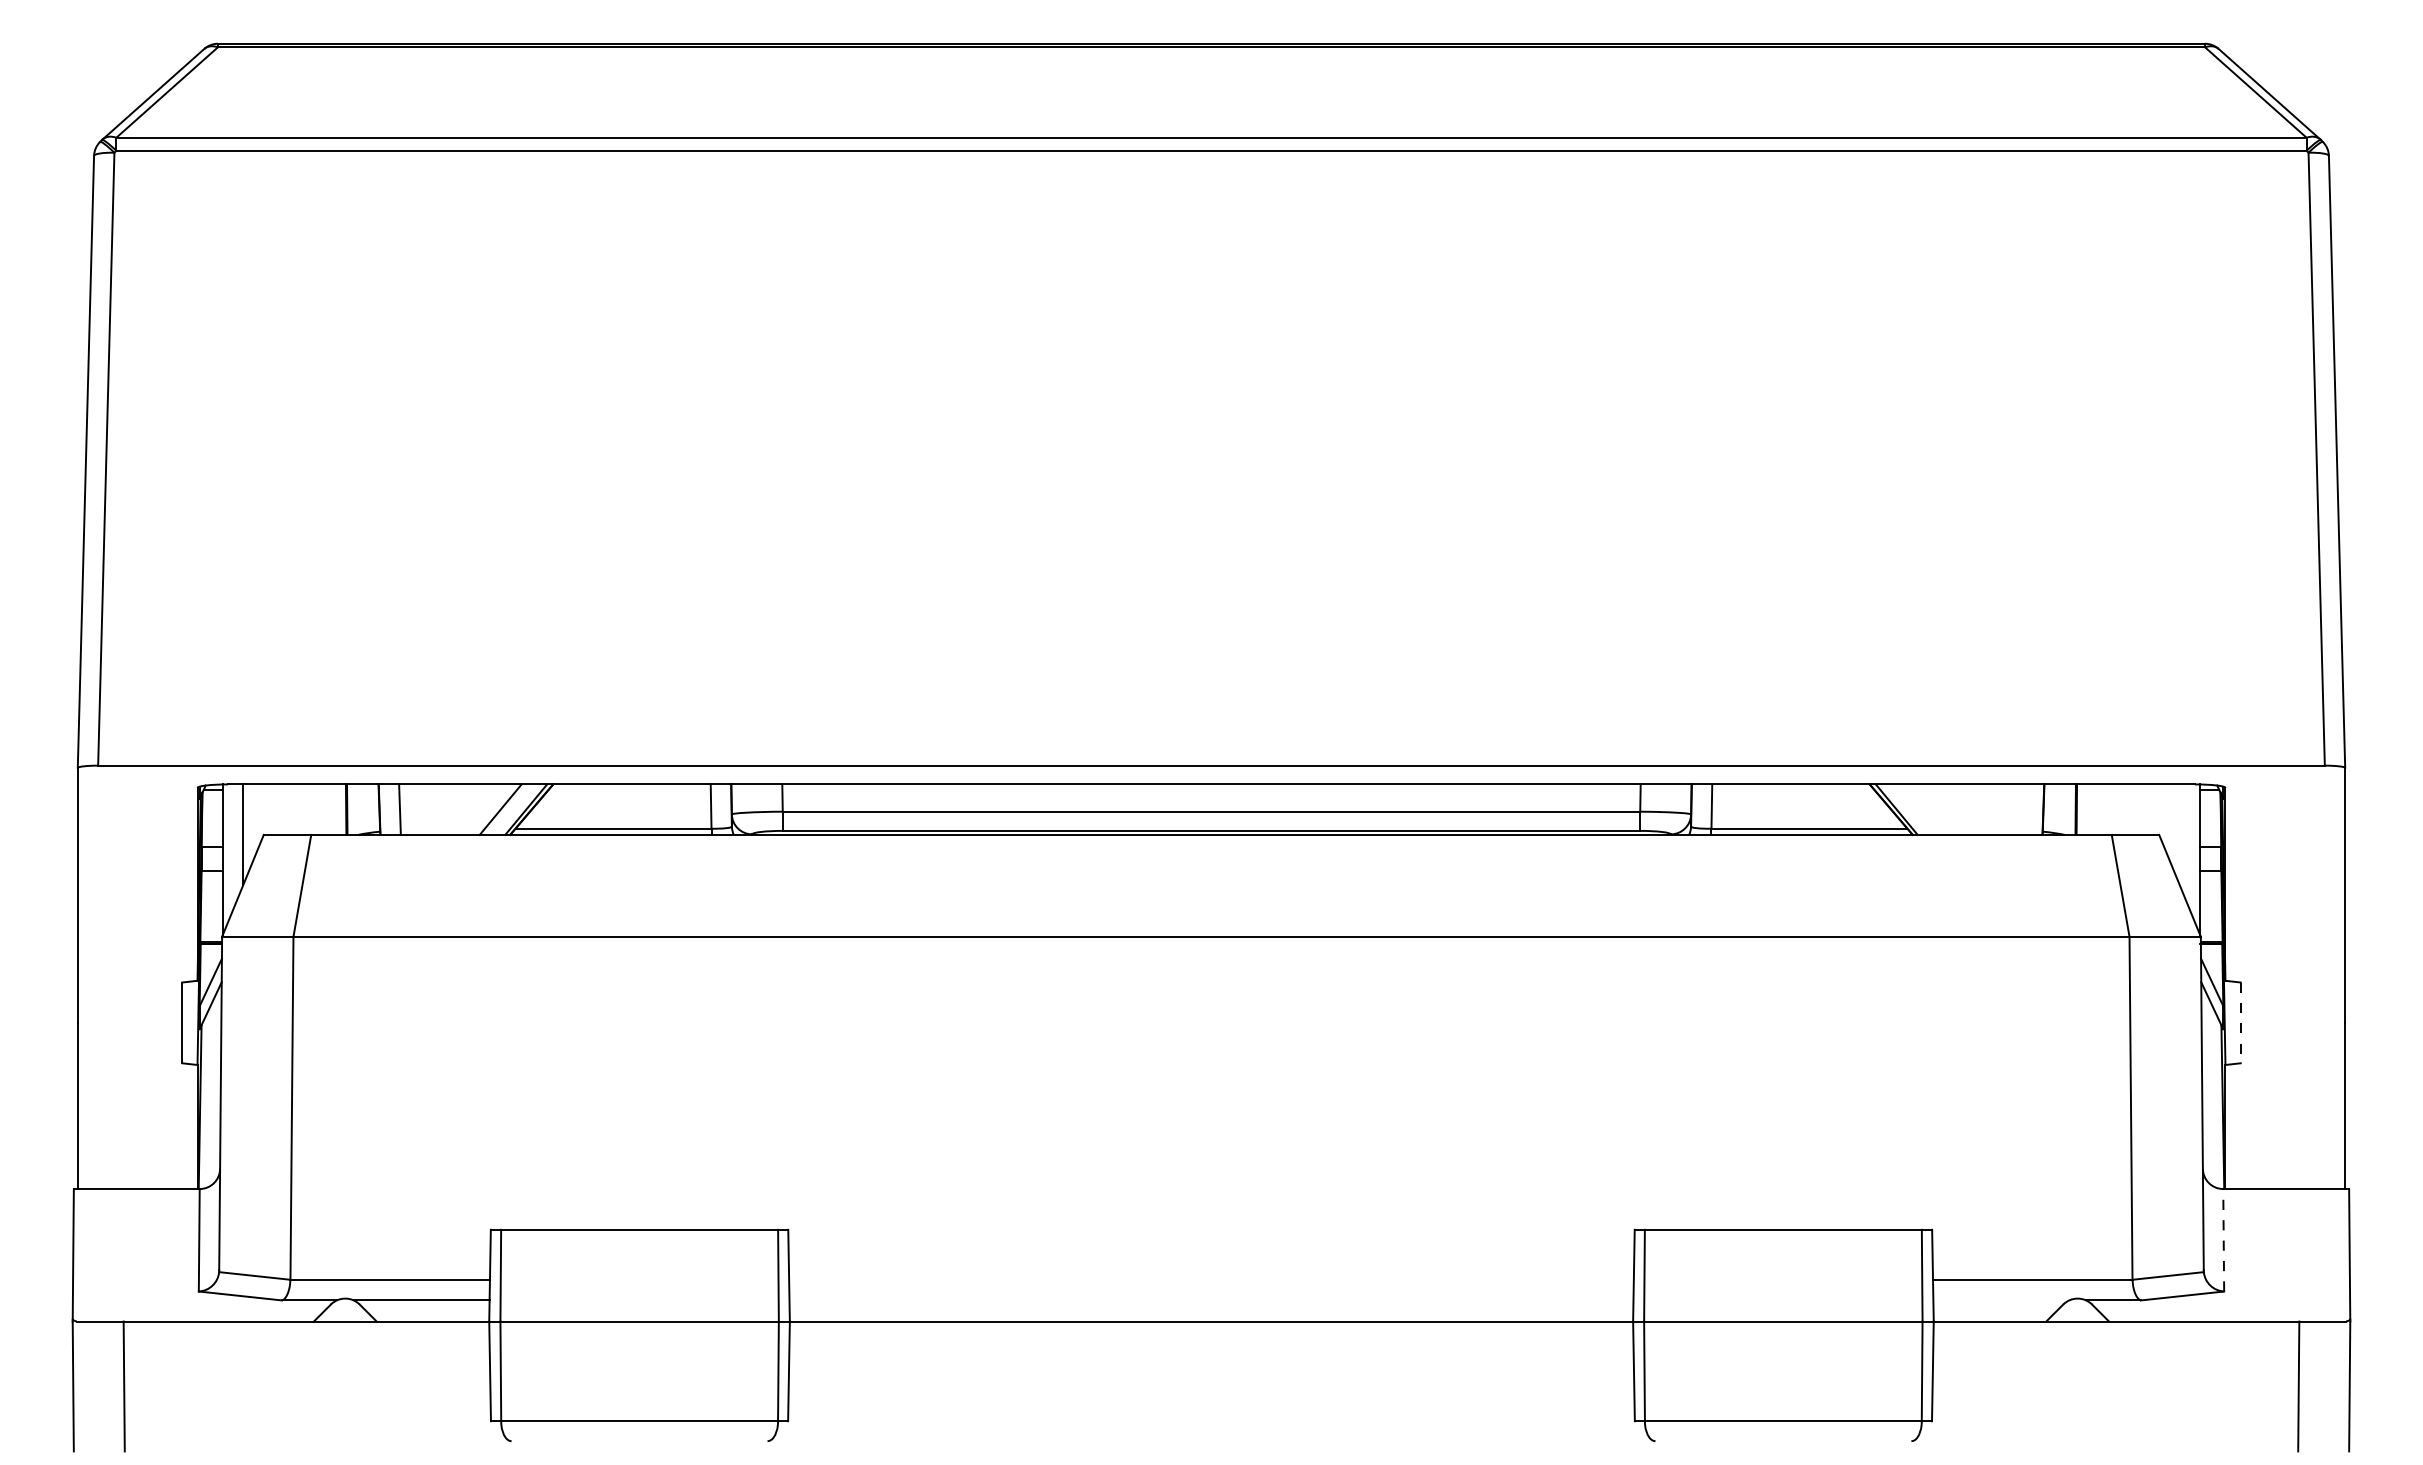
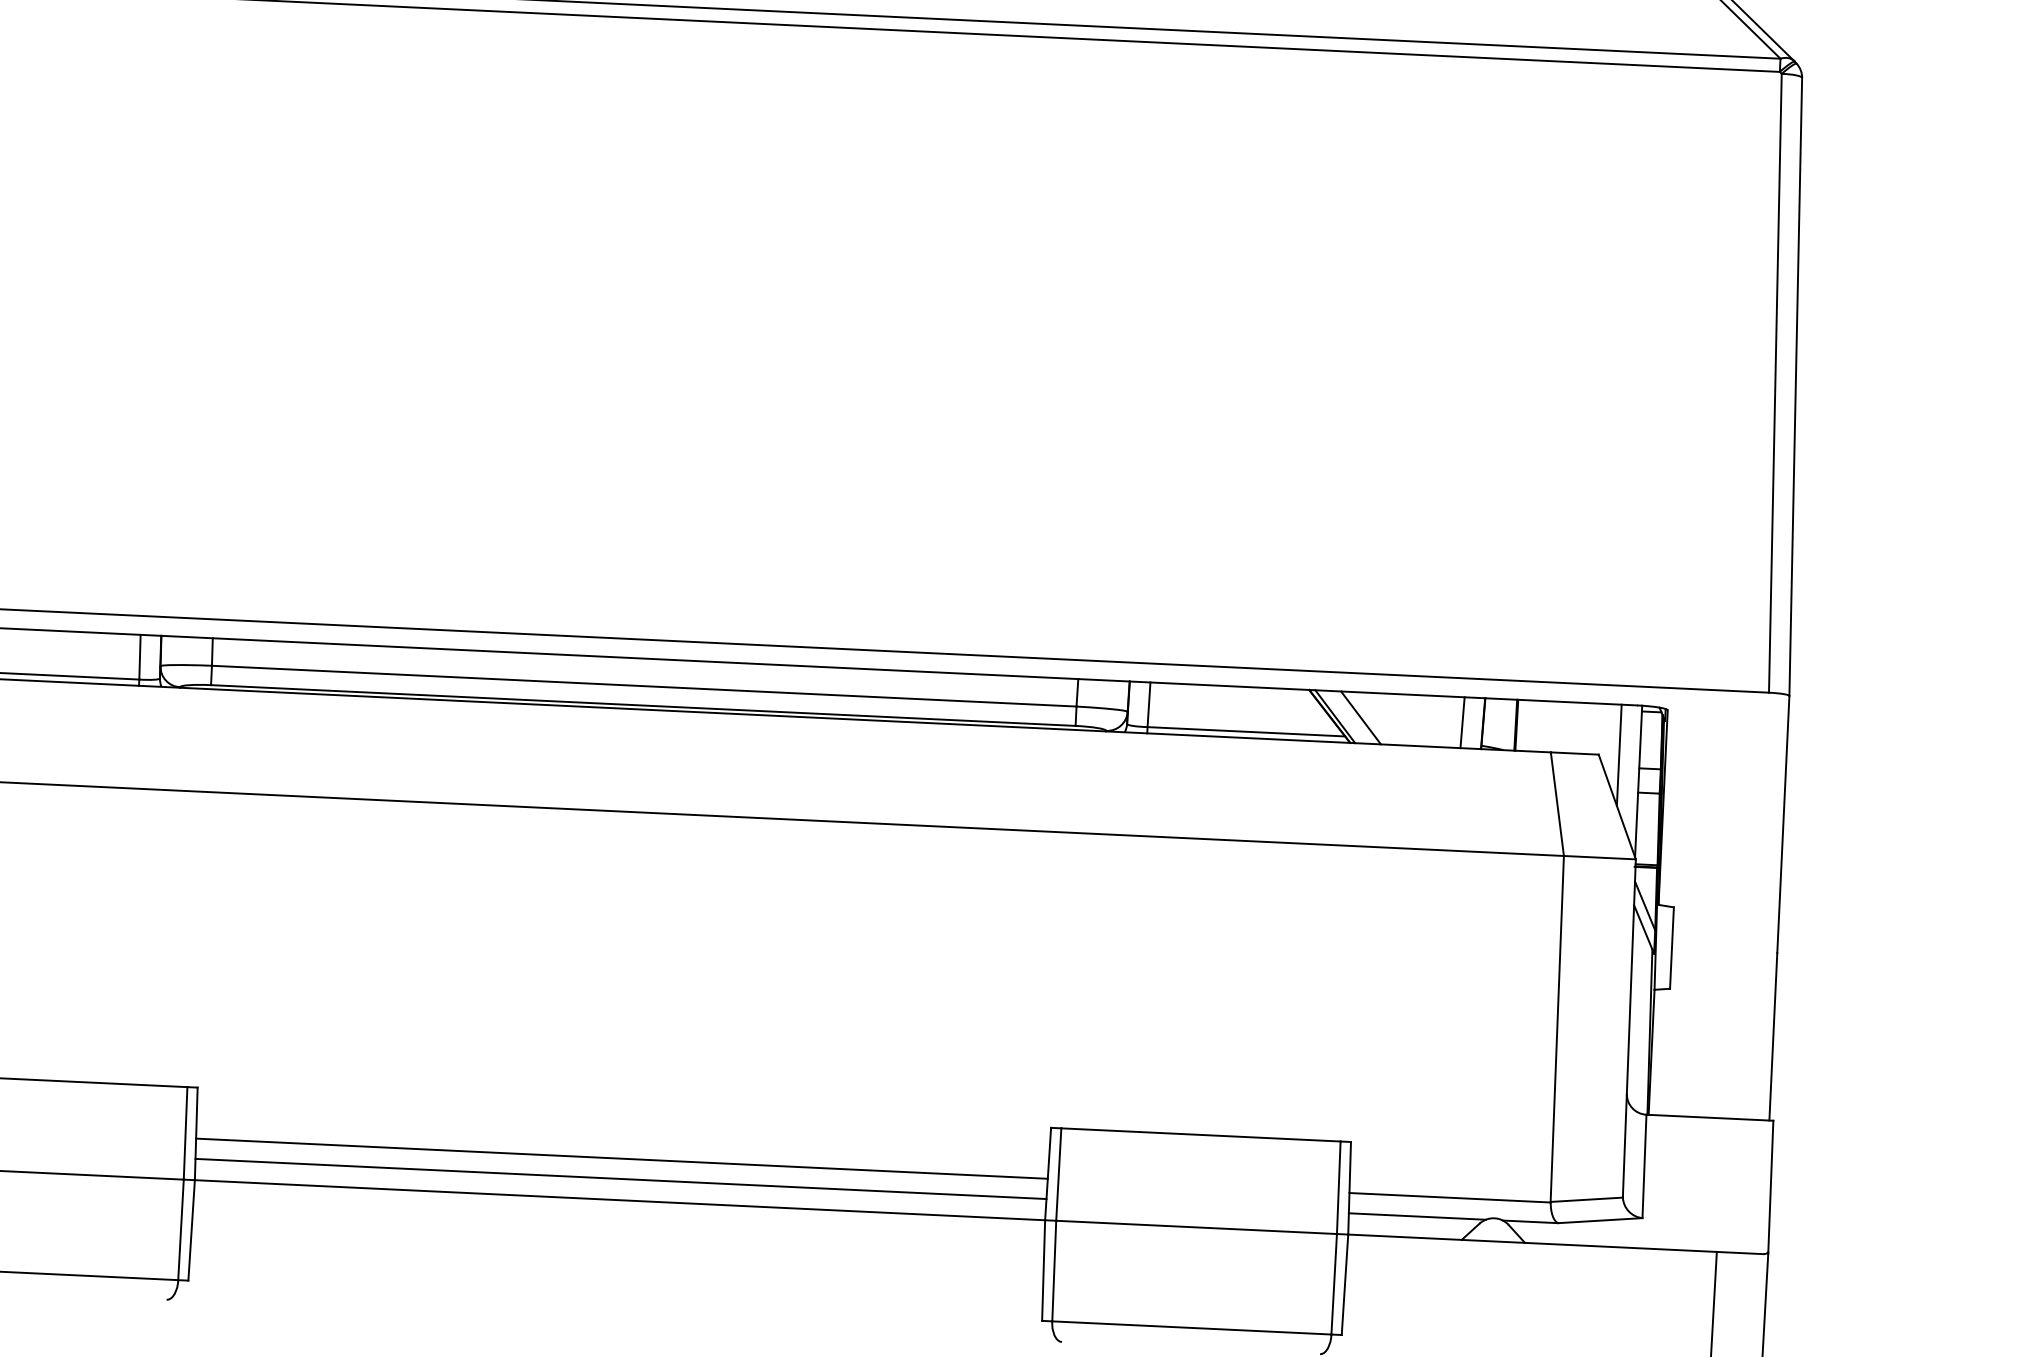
line: (1922, 809) -> (1361, 717), added
line: (2022, 809) -> (1462, 722), added
line: (2179, 834) -> (1619, 755), added
line: (2240, 1023) -> (1671, 948), dashed -> solid
line: (2223, 1239) -> (1644, 1165), dashed -> solid
line: (1211, 1280) -> (621, 1158), added
line: (1211, 1300) -> (621, 1179), added
line: (2001, 1300) -> (1417, 1216), added

